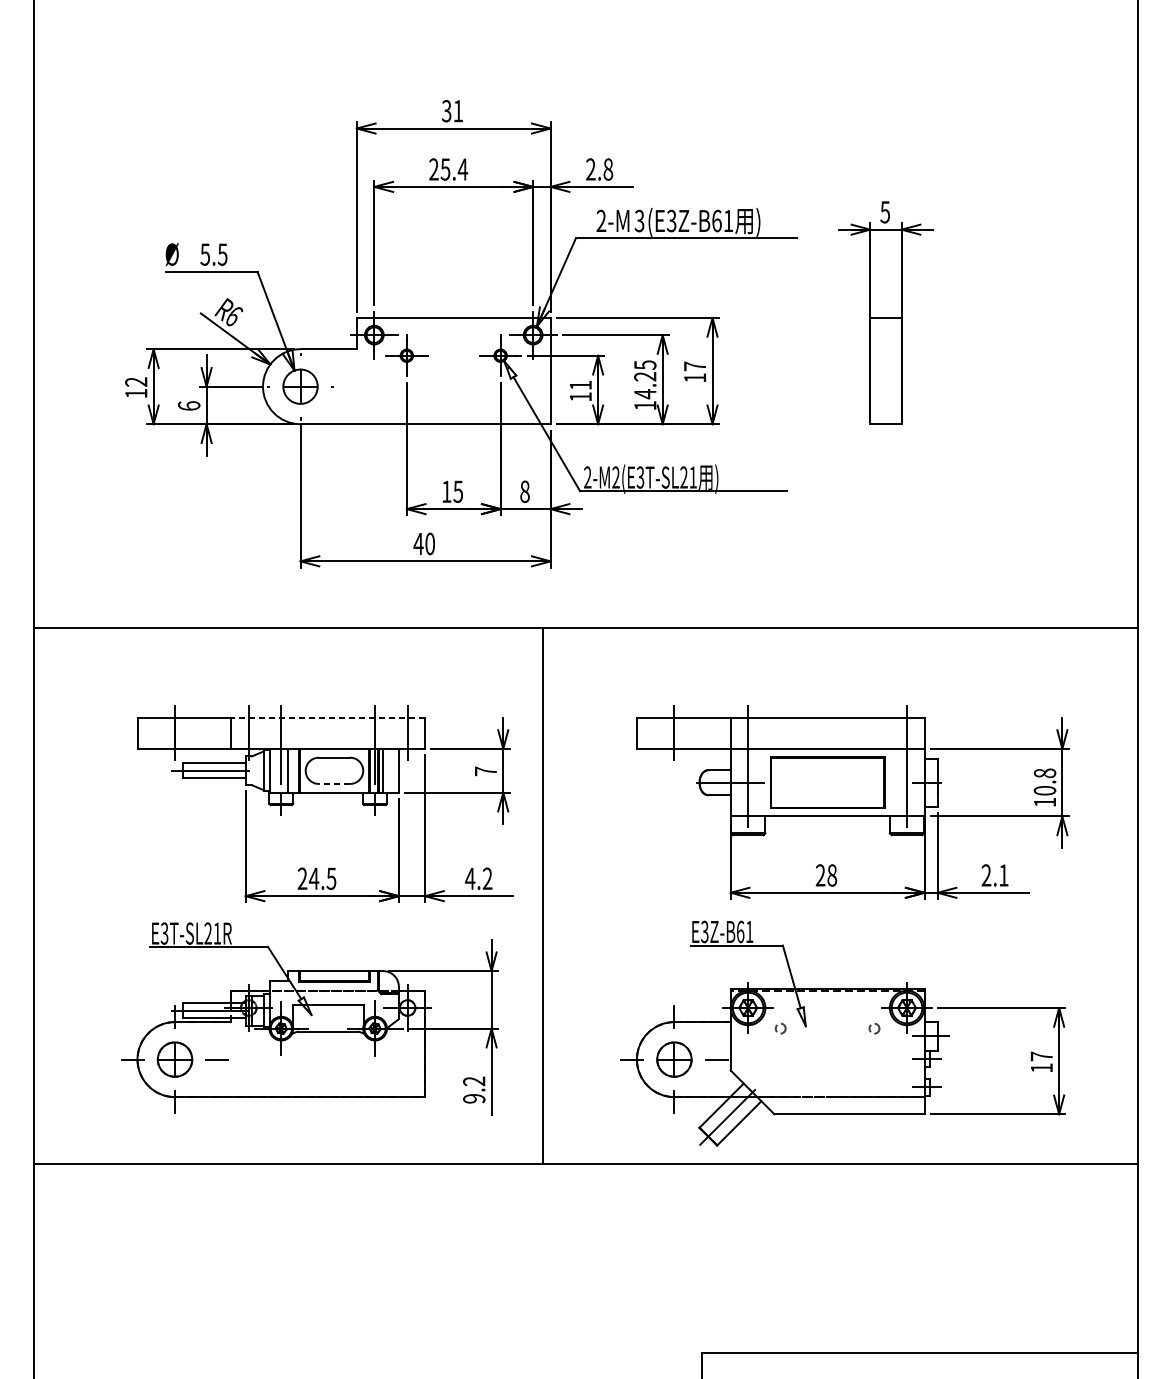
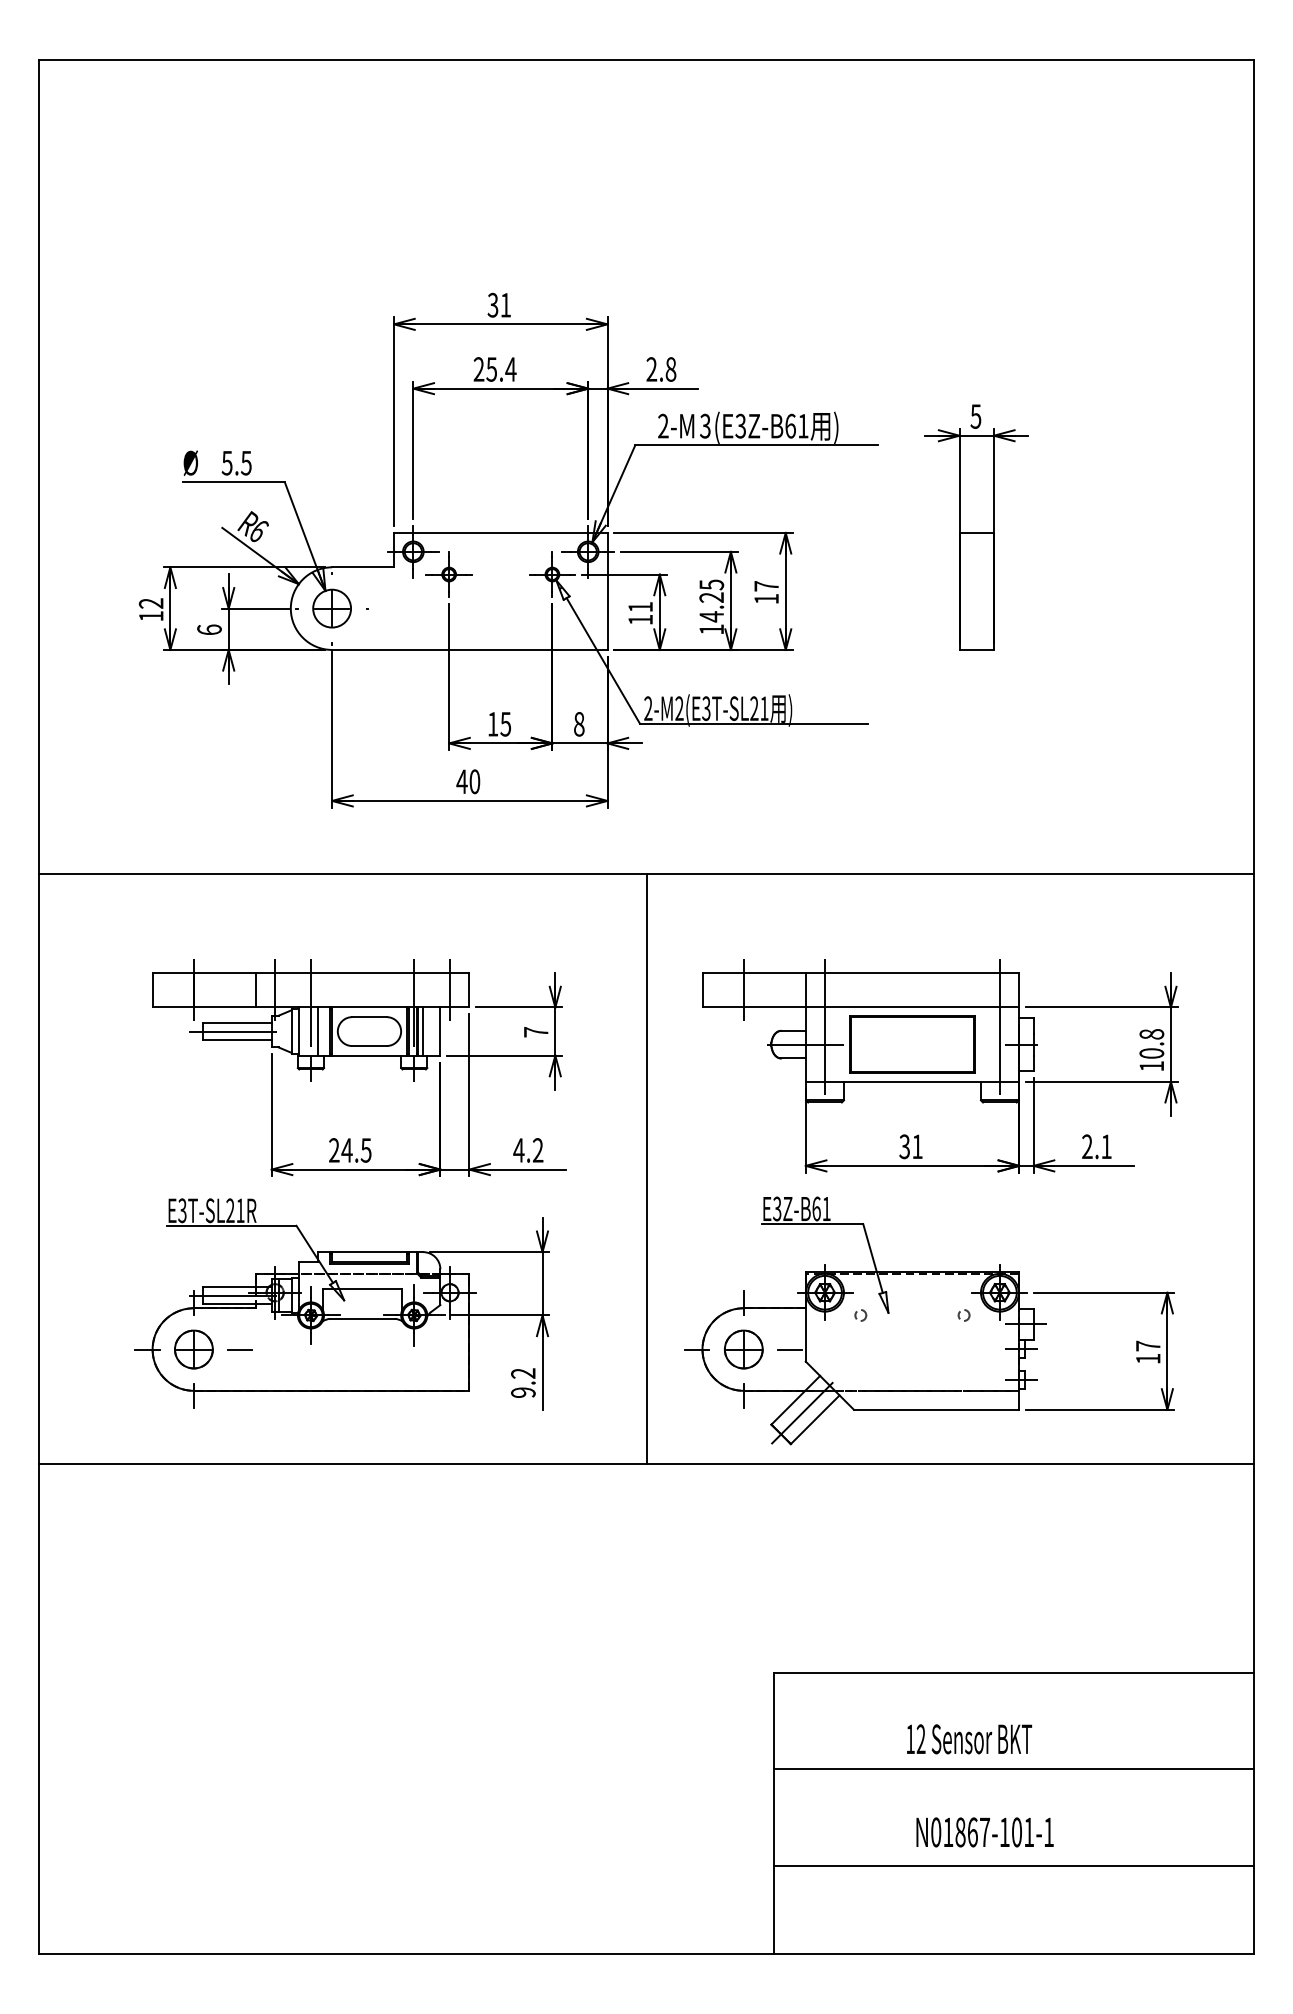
line: (328, 718) -> (362, 973), dashed -> solid
line: (333, 784) -> (368, 1046), dashed -> solid
text: (825, 875) -> (910, 1146), 28 -> 31
line: (543, 895) -> (646, 1168), moved

